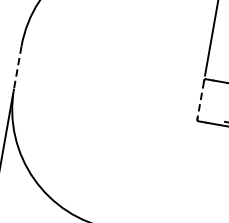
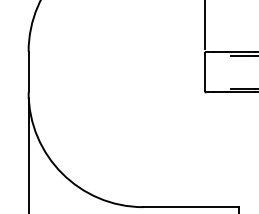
line: (17, 68) -> (28, 72), dashed -> solid
line: (200, 100) -> (204, 72), dashed -> solid

